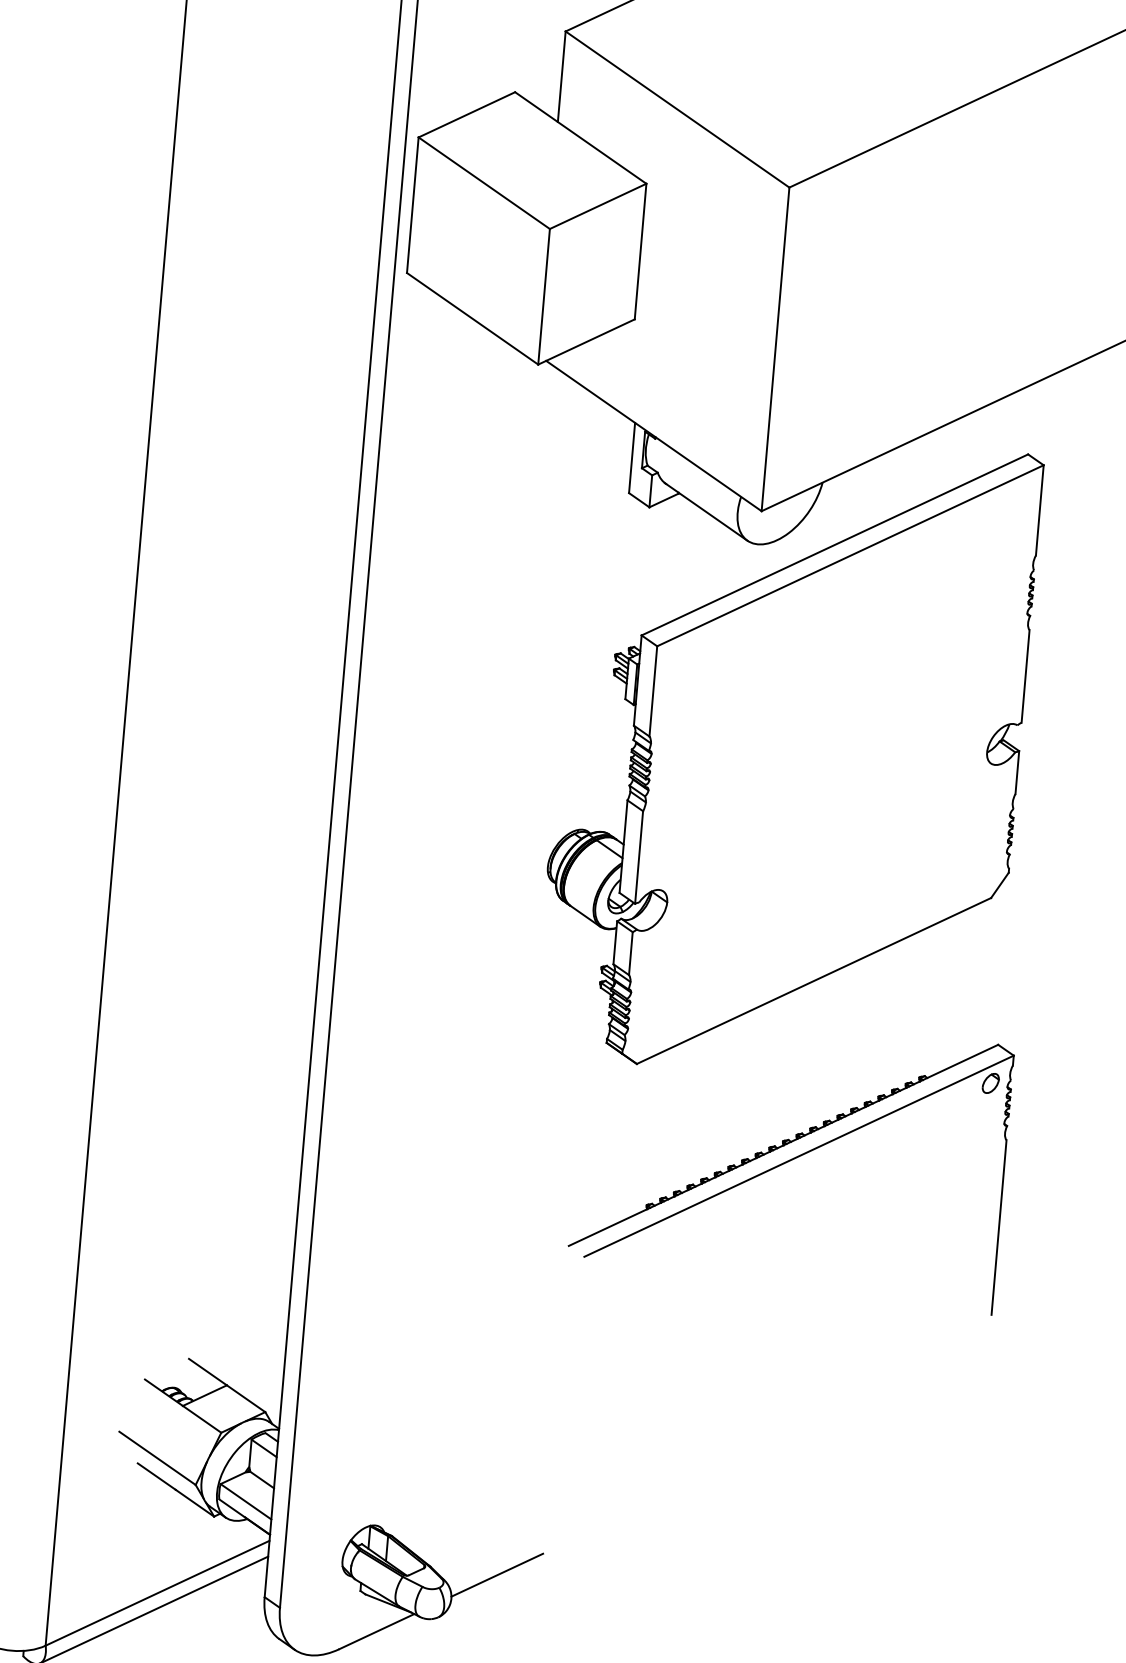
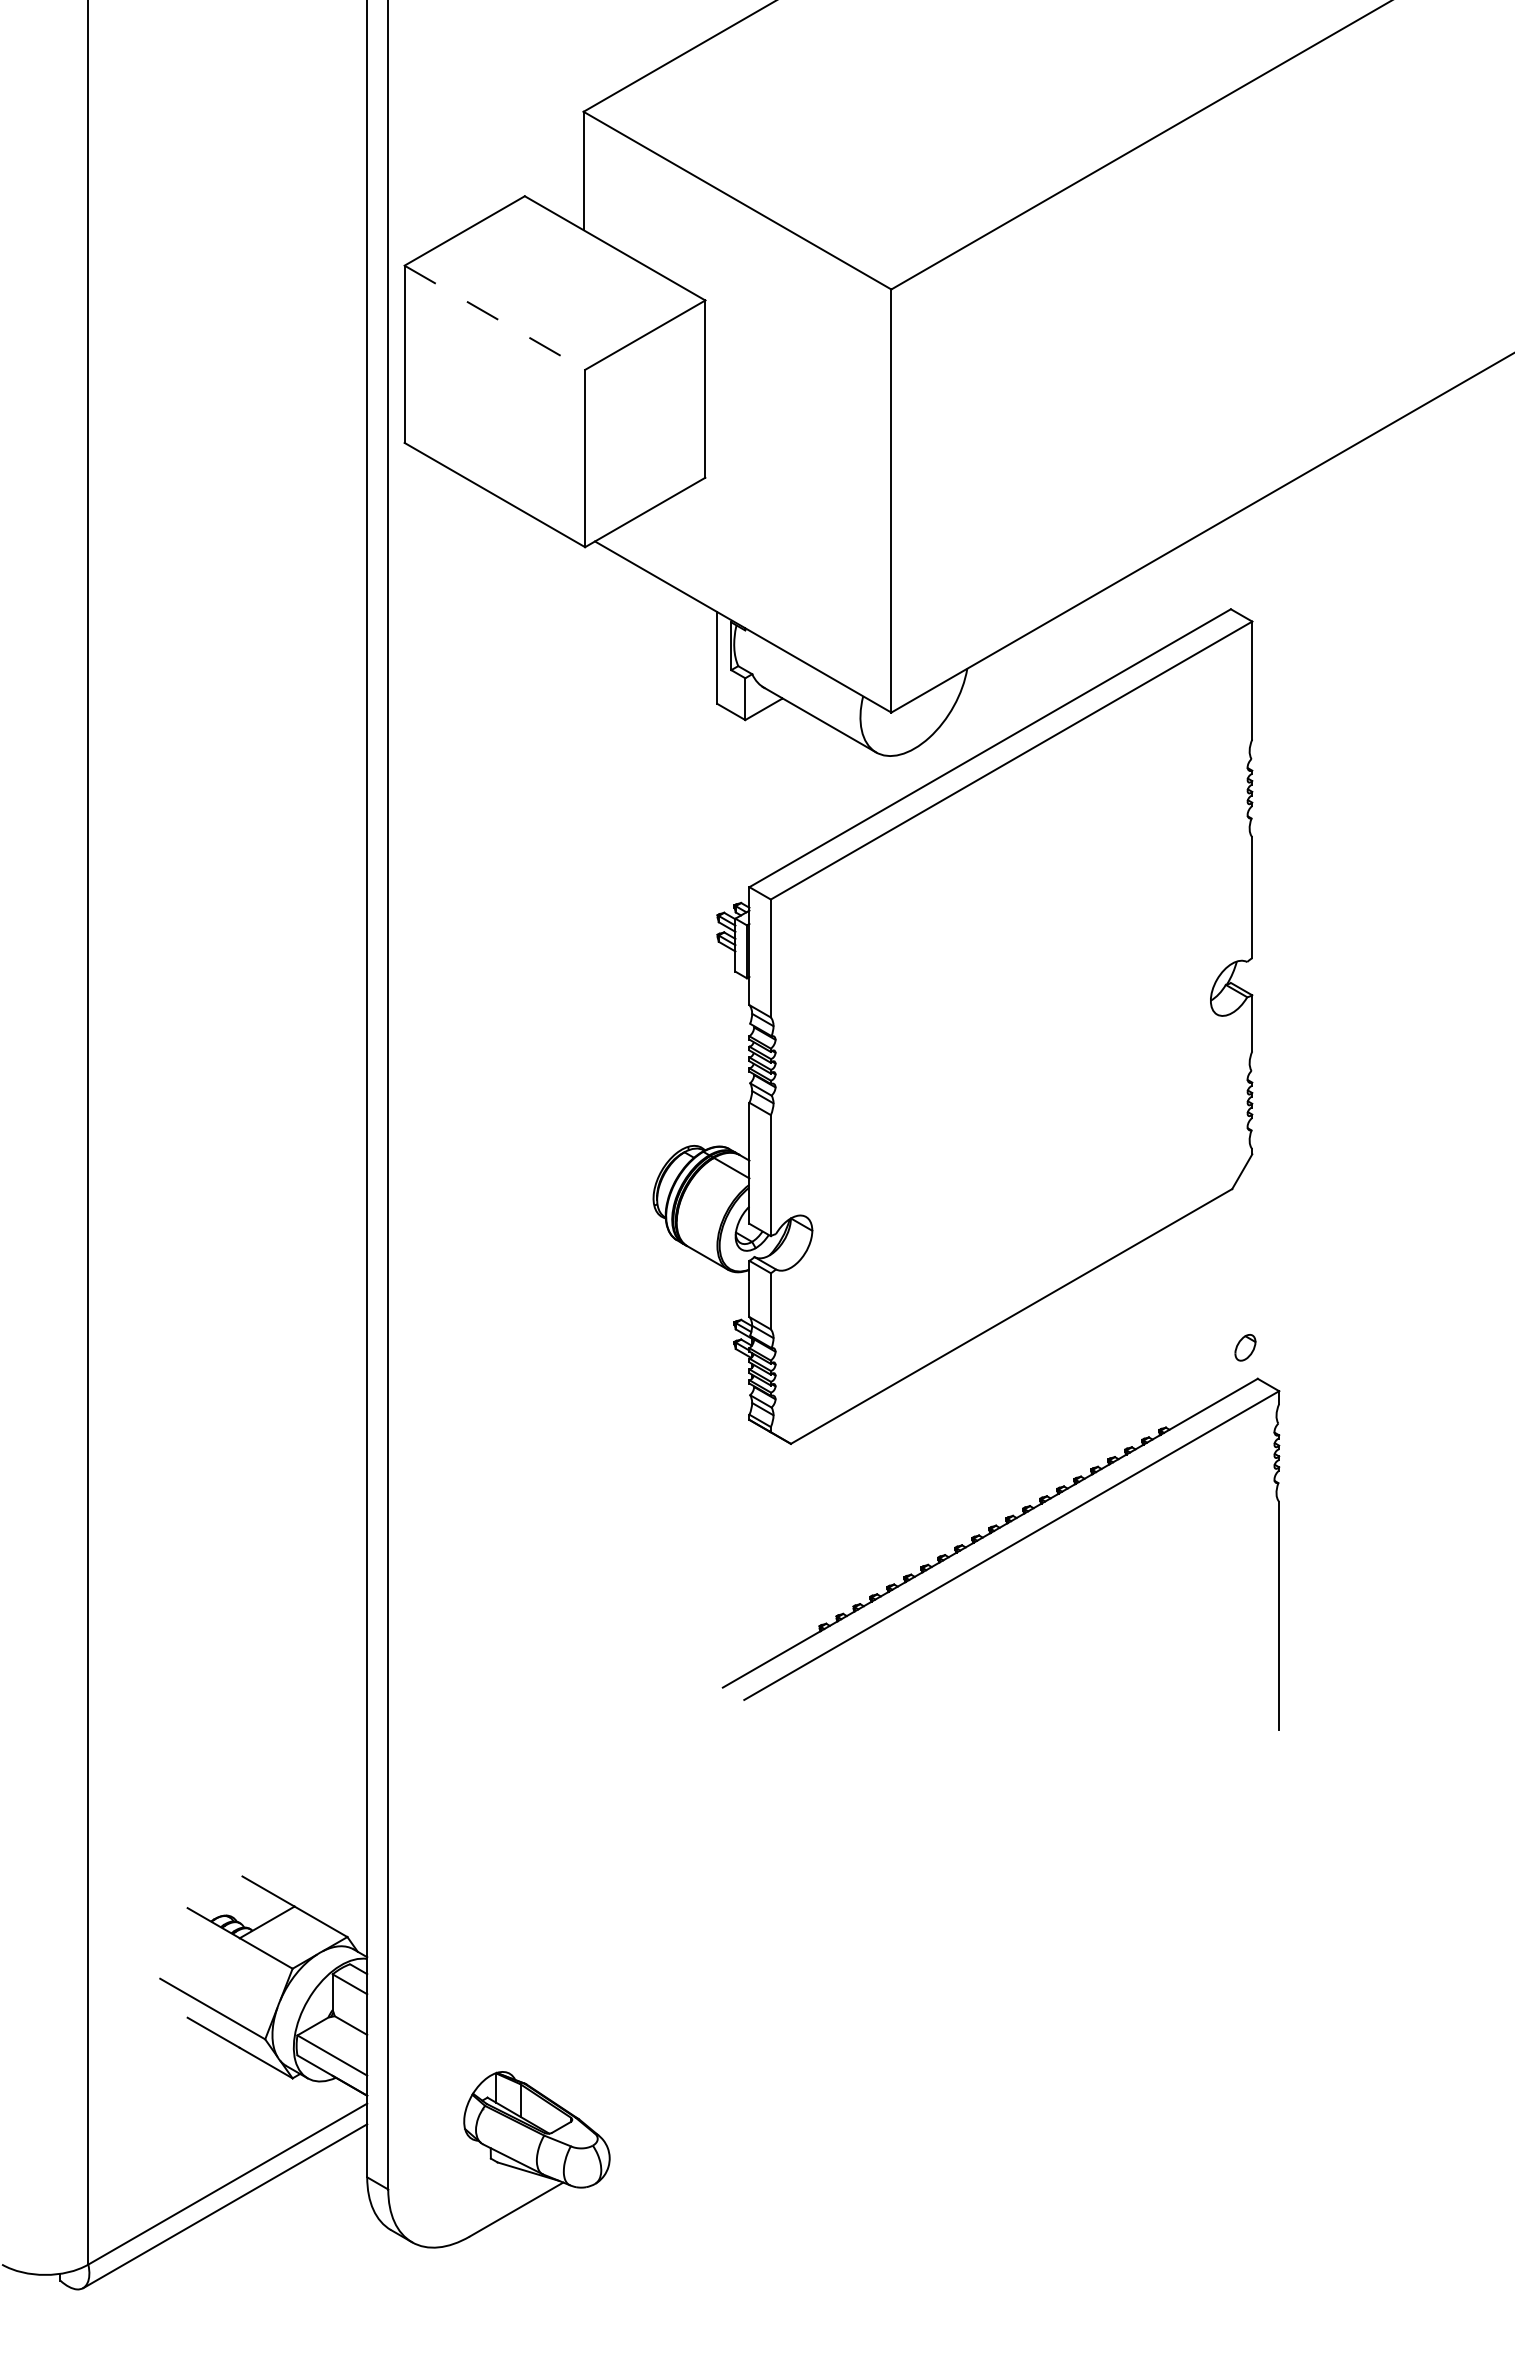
line: (484, 183) -> (495, 318), solid -> dashed
part: (990, 1083) -> (1245, 1347), moved
line: (497, 1574) -> (666, 2122), removed

